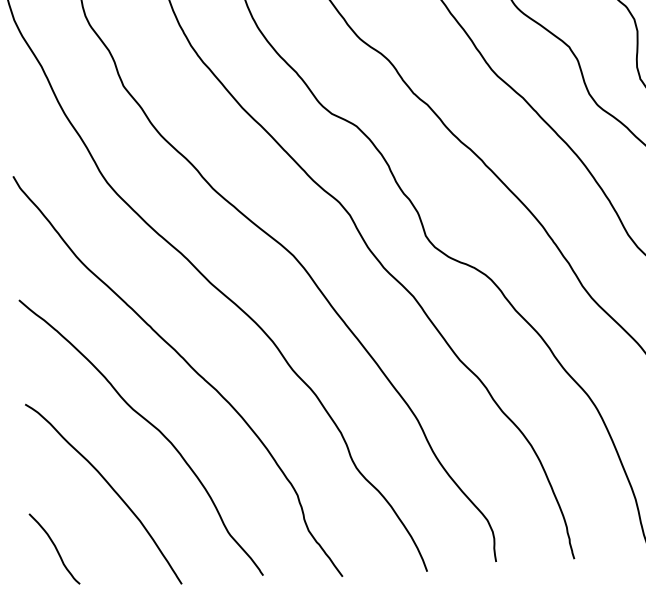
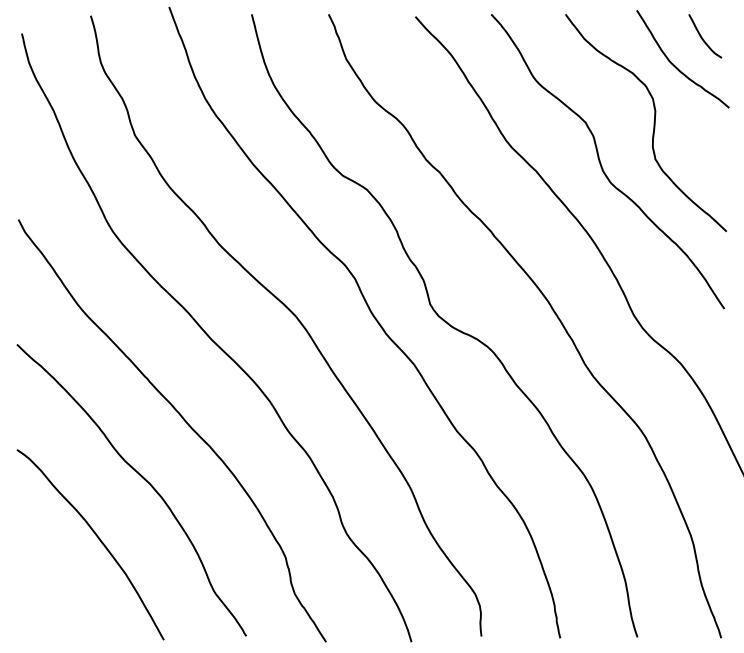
curve: (55, 548) -> (38, 596), removed

